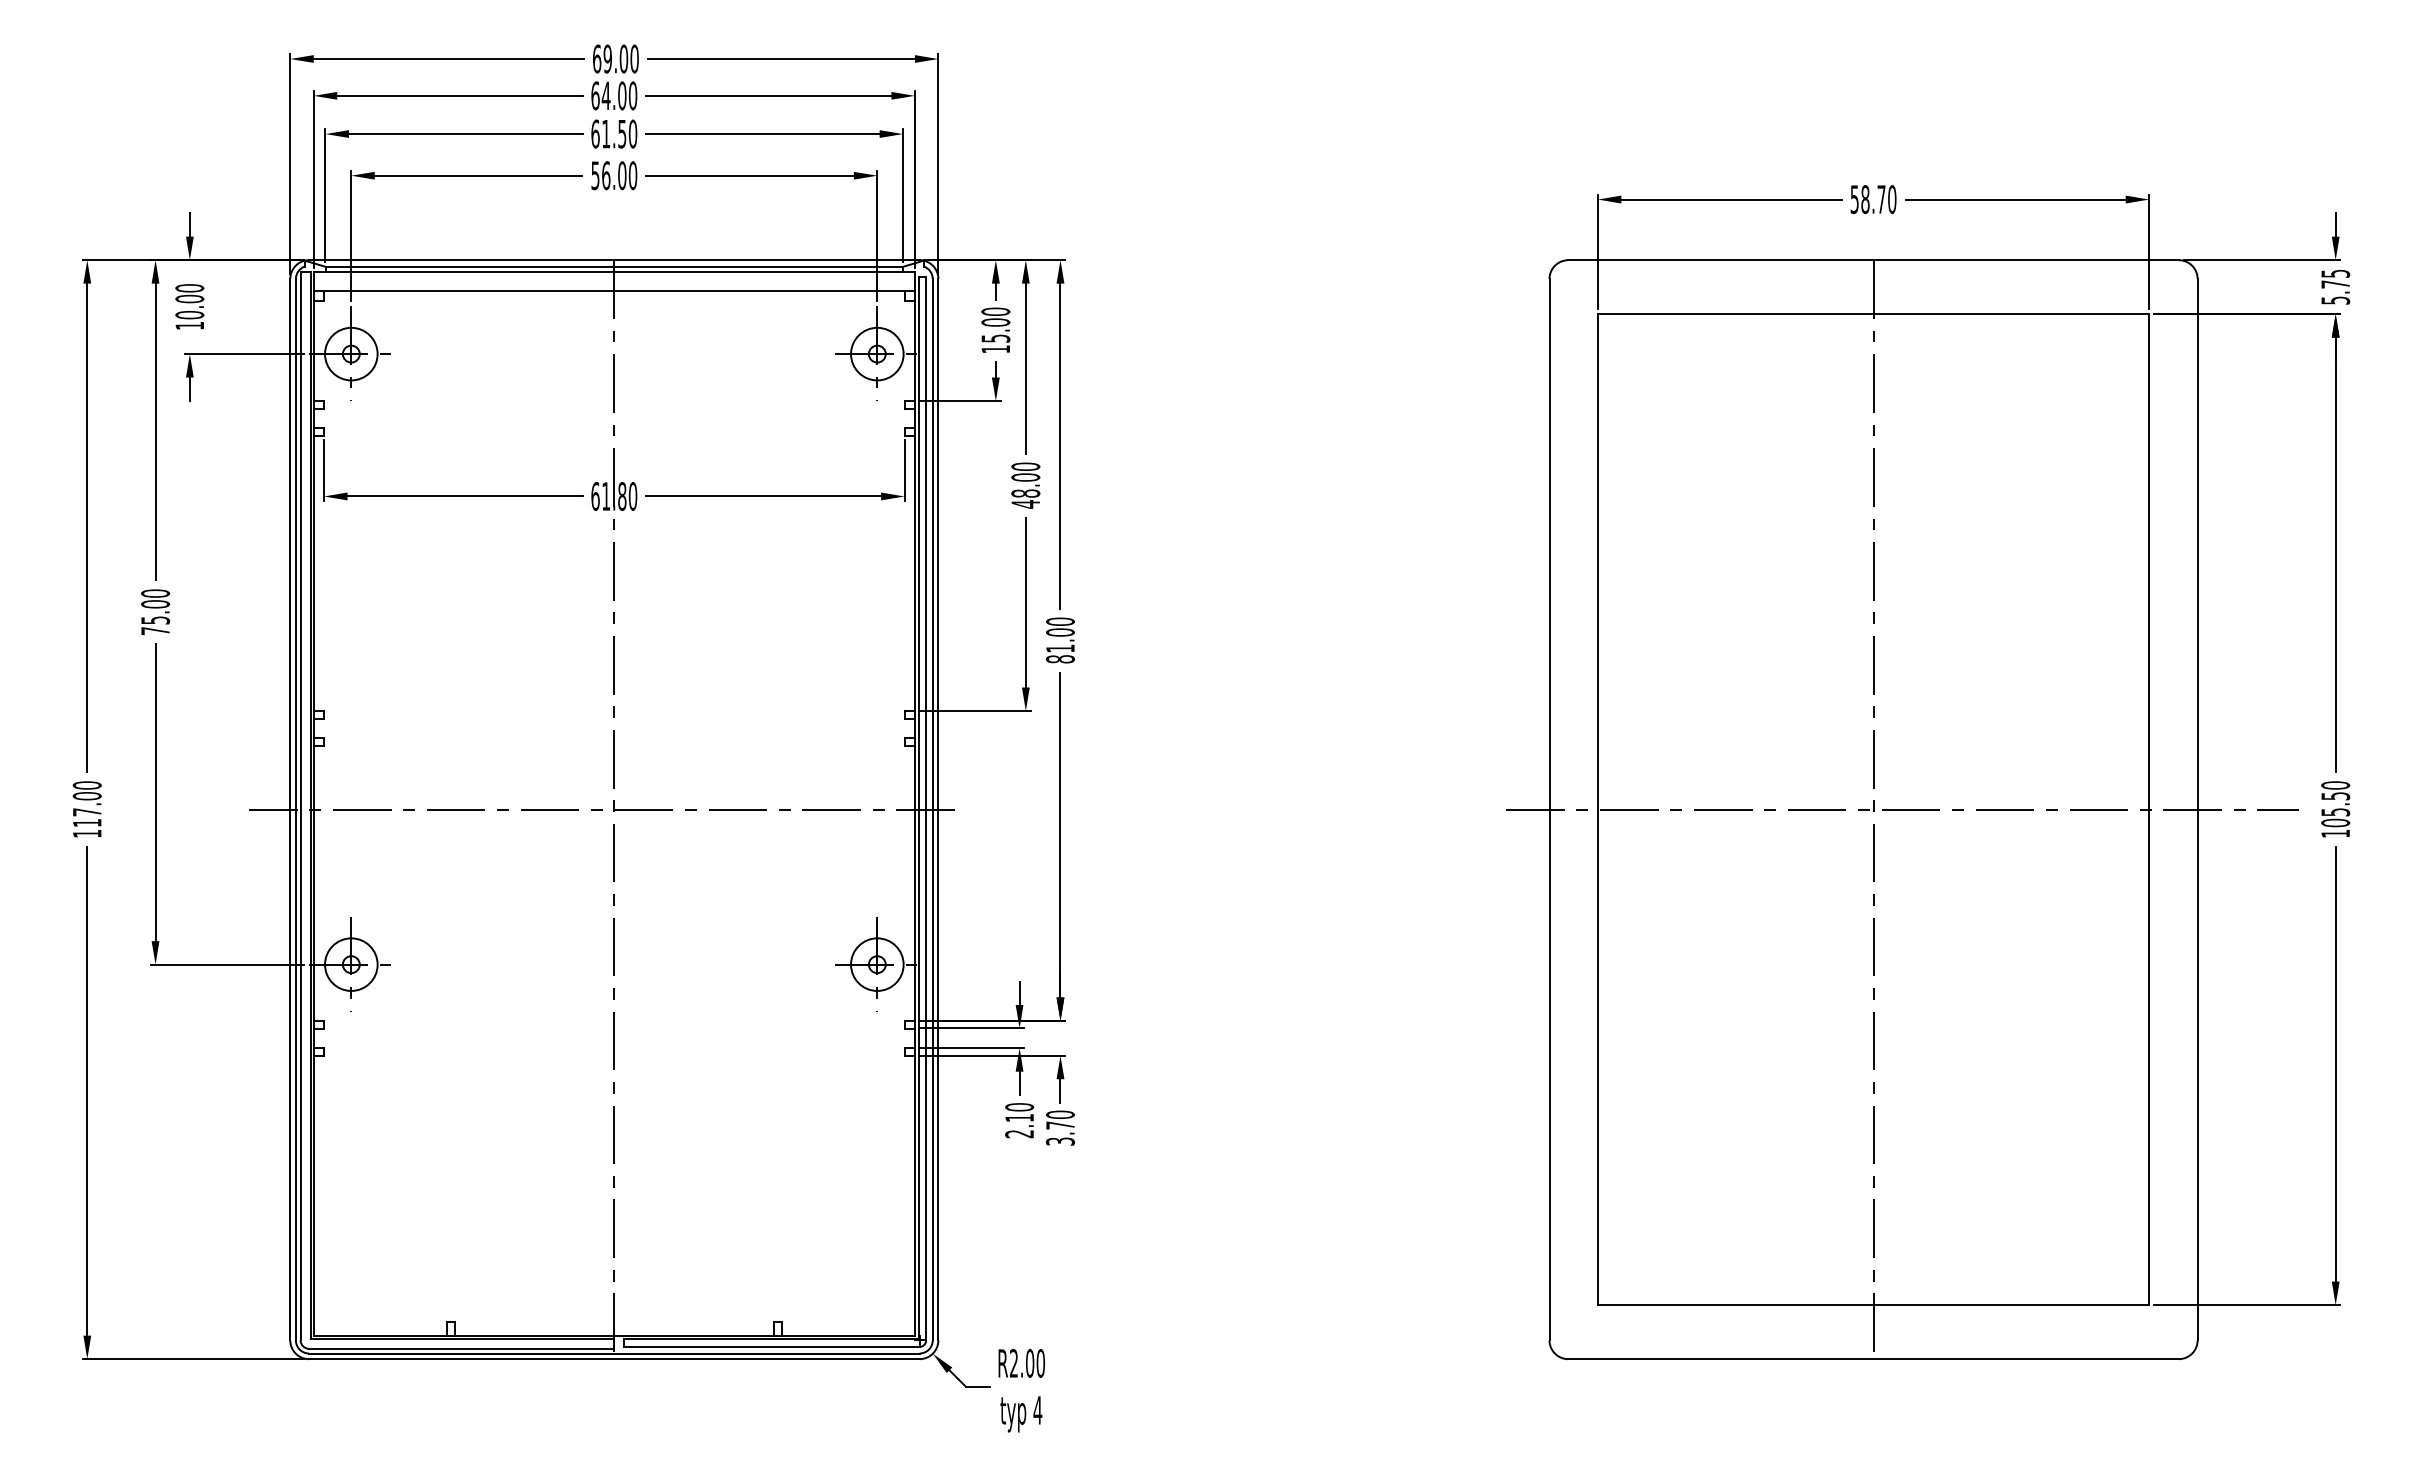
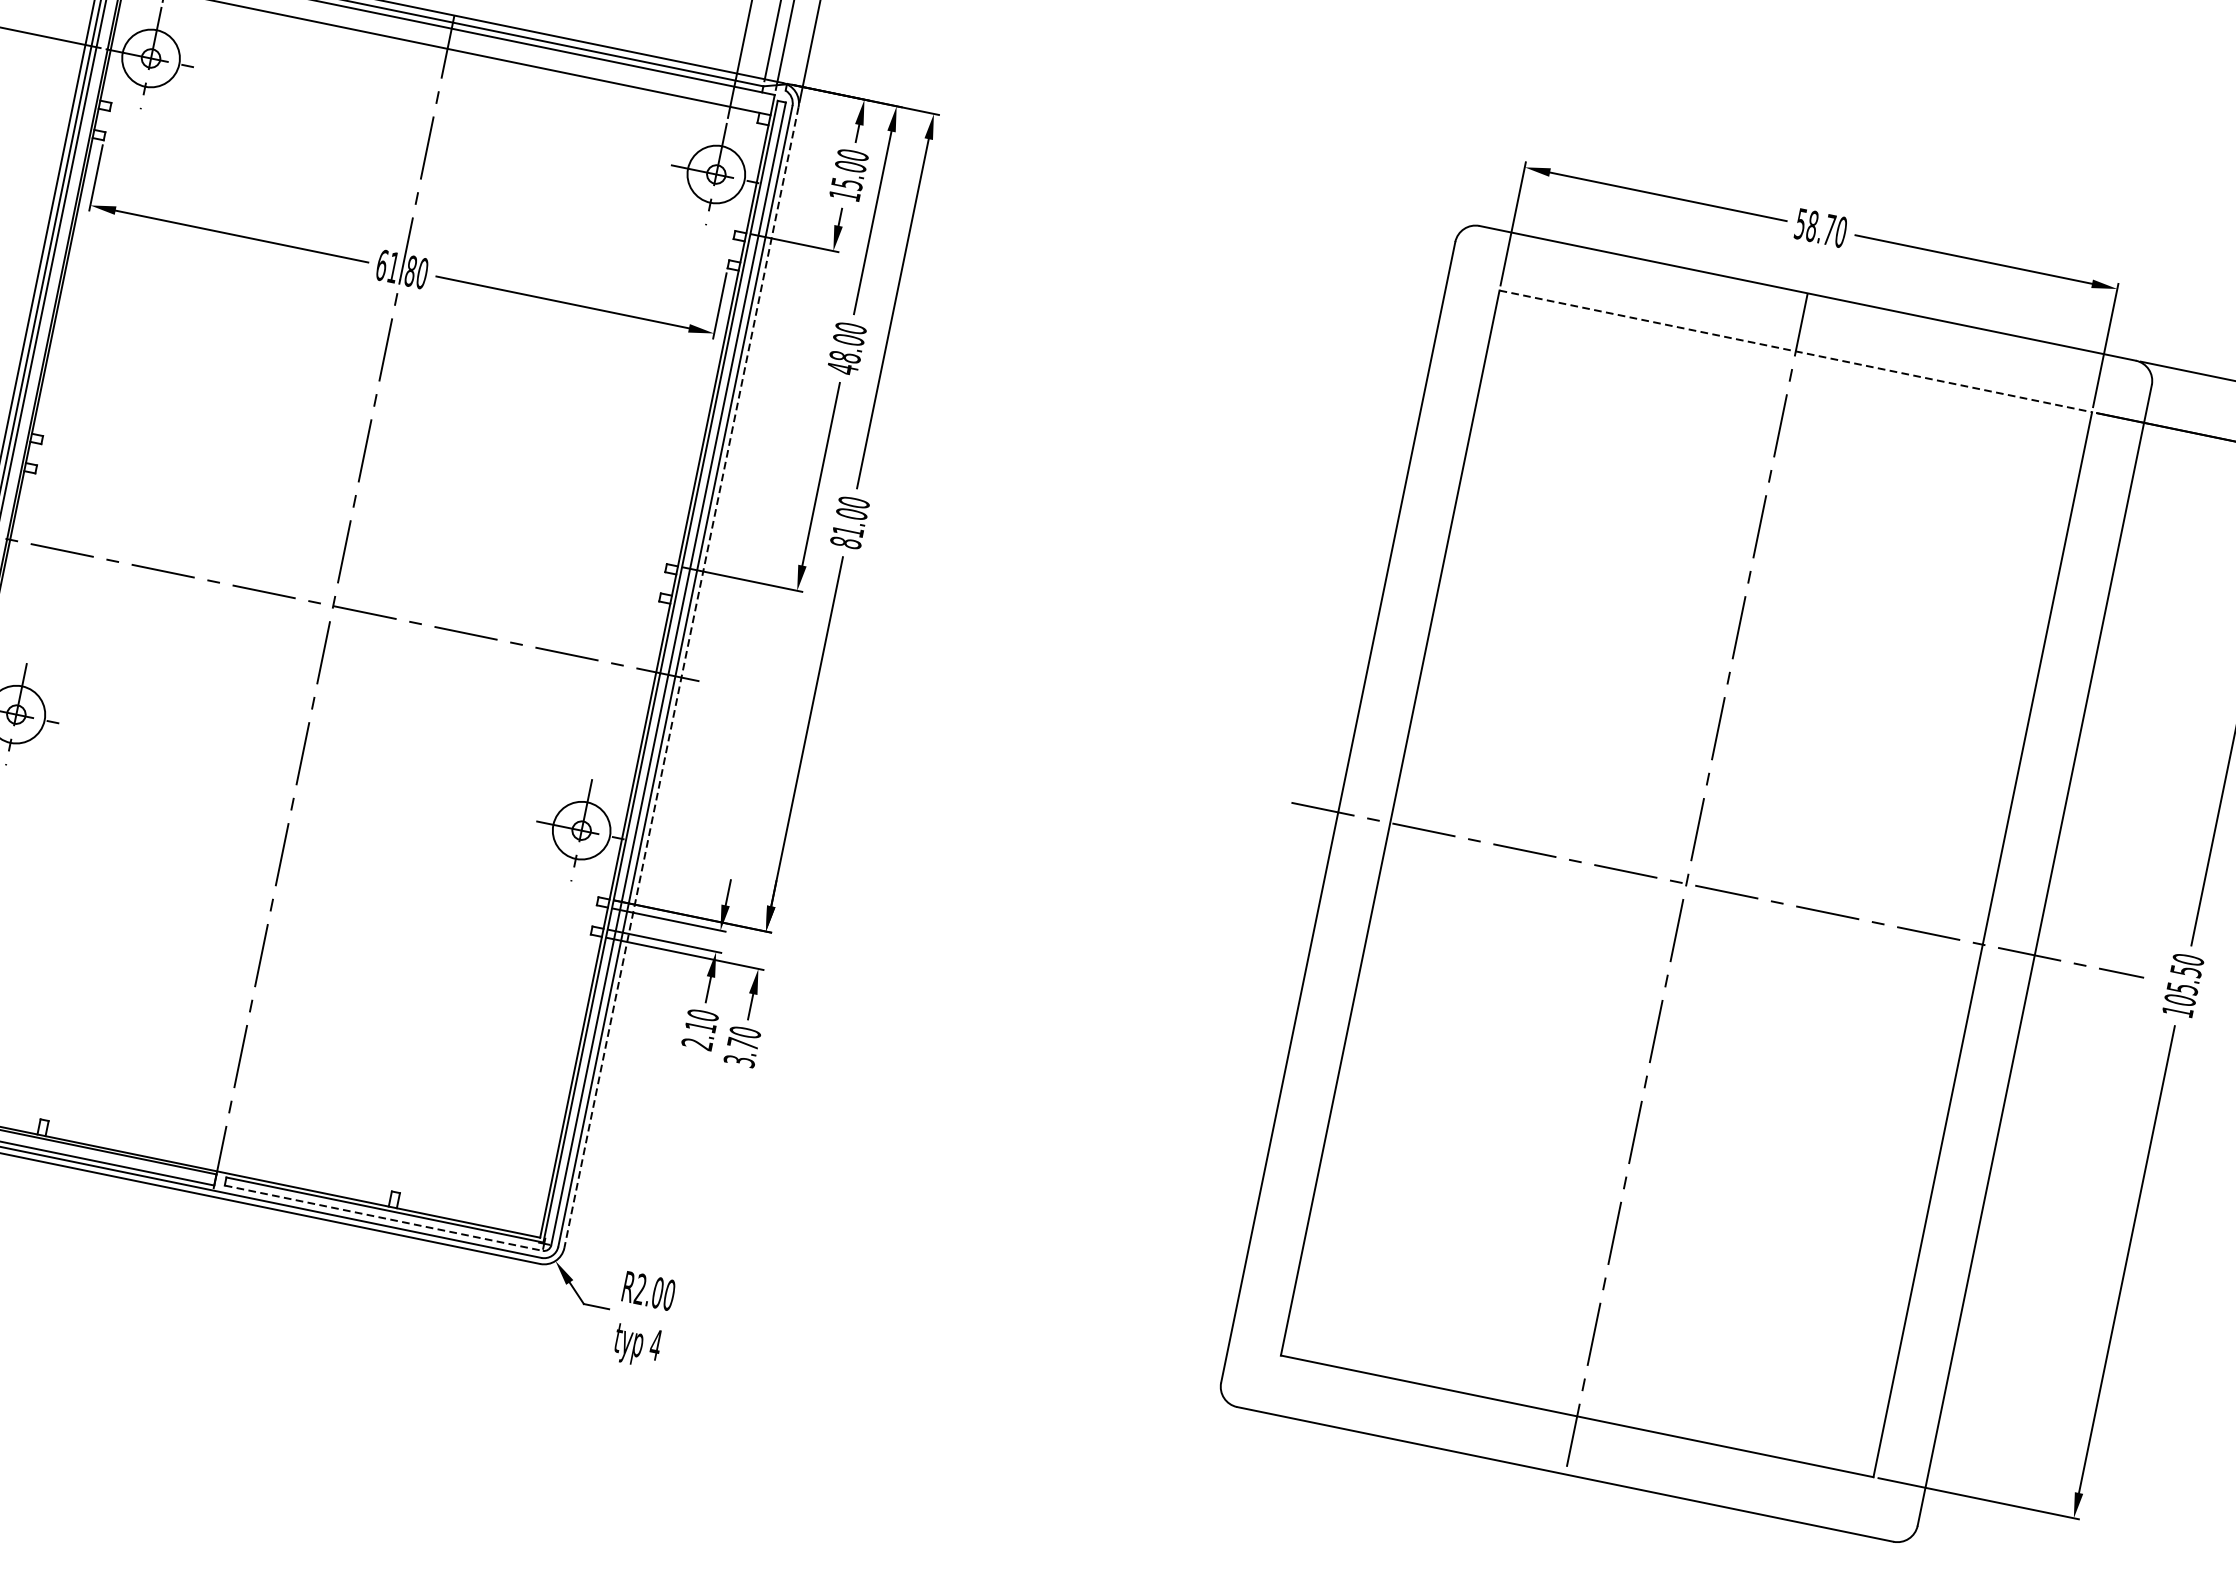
line: (1873, 314) -> (1795, 351), solid -> dashed
line: (938, 809) -> (681, 677), solid -> dashed
line: (771, 1346) -> (383, 1217), solid -> dashed

